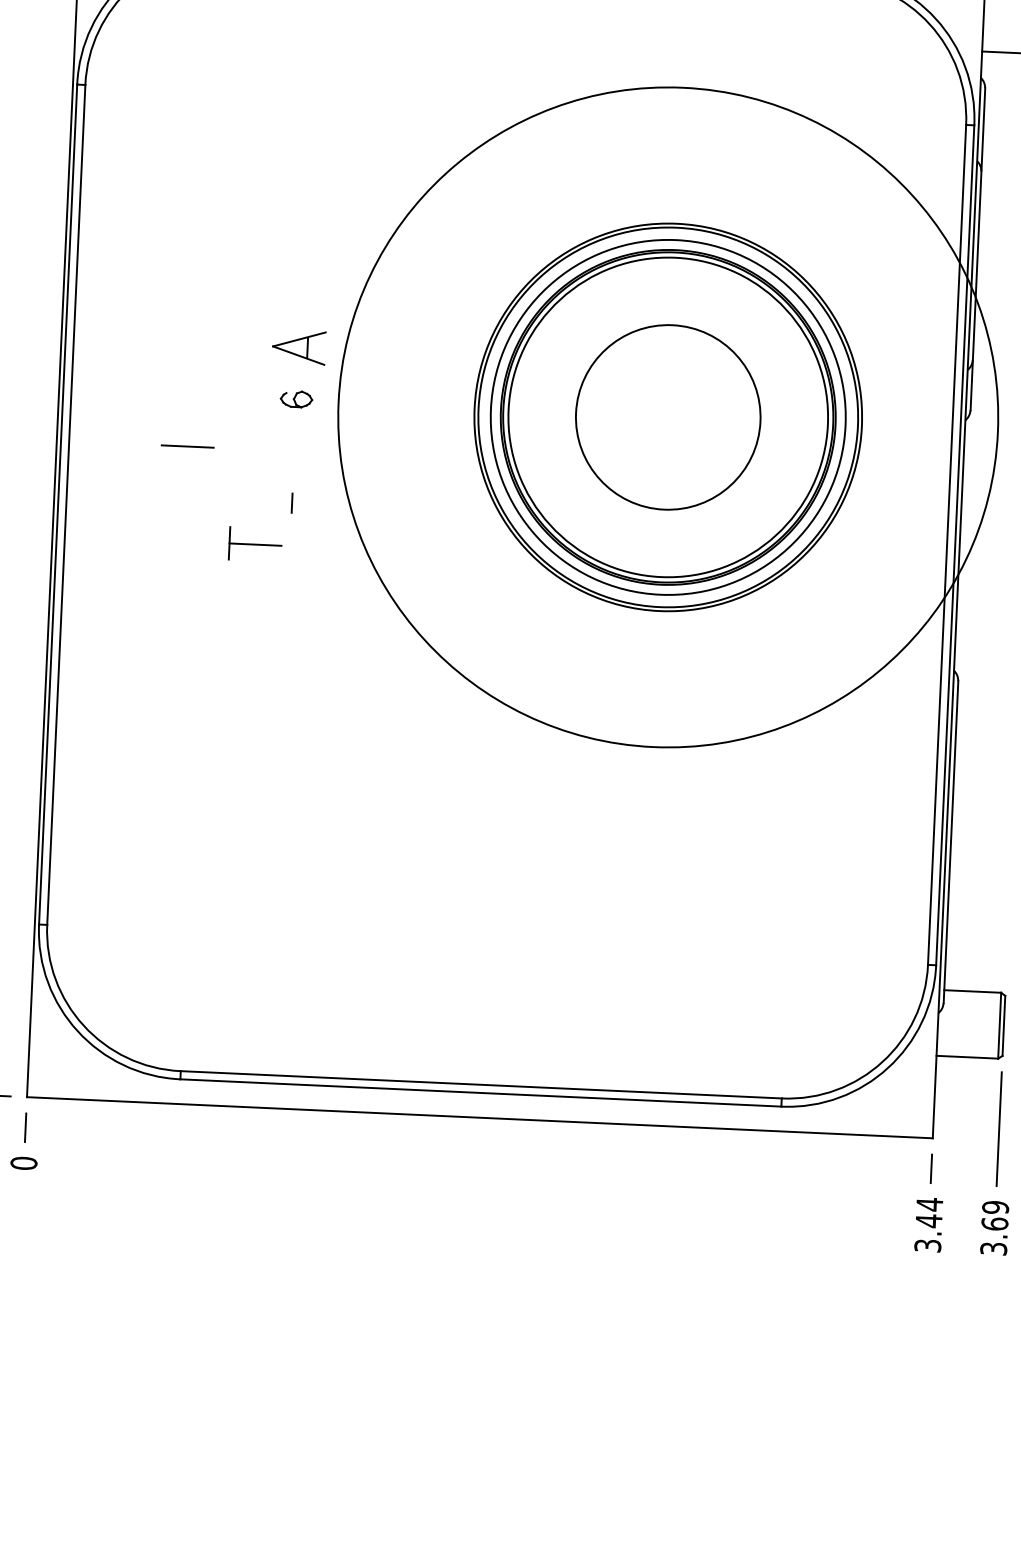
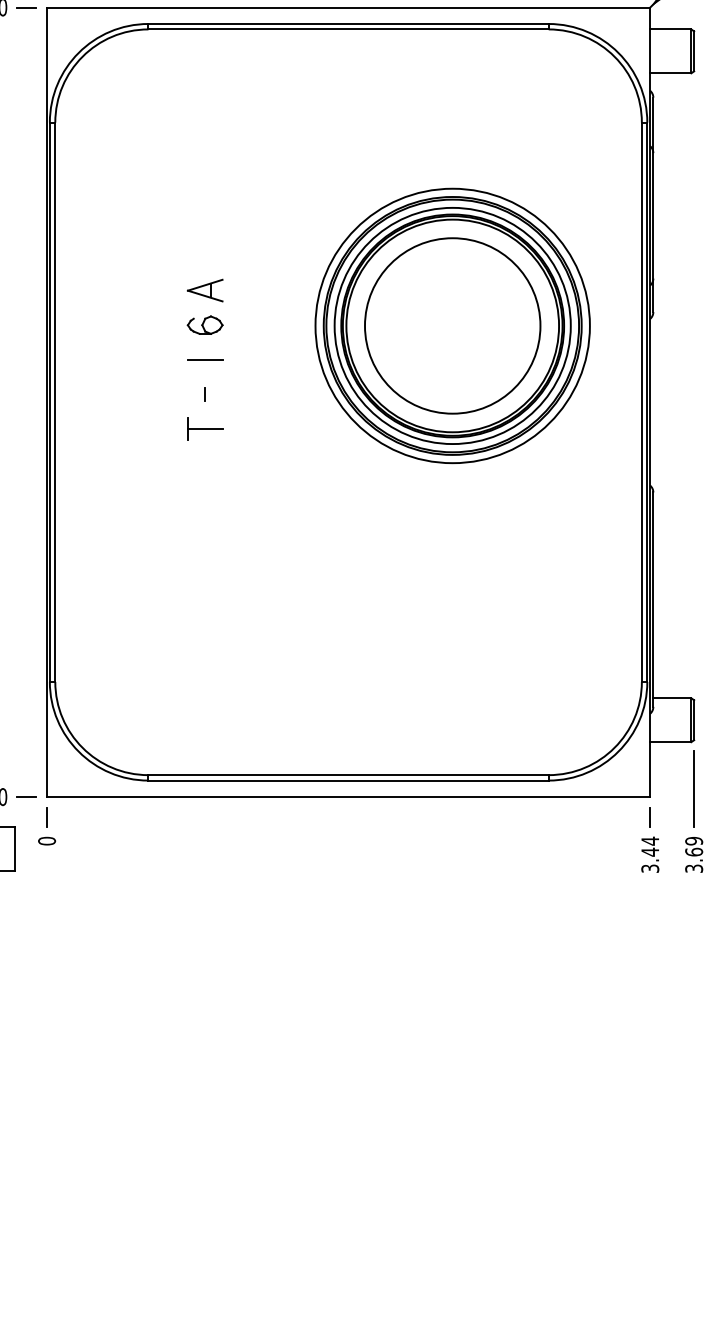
part: (295, 398) -> (204, 324), size x1.67
circle: (667, 416) -> (452, 325), size x0.62
circle: (667, 416) -> (452, 325), size x1.43
line: (188, 446) -> (205, 359), moved
part: (255, 543) -> (205, 428), moved

